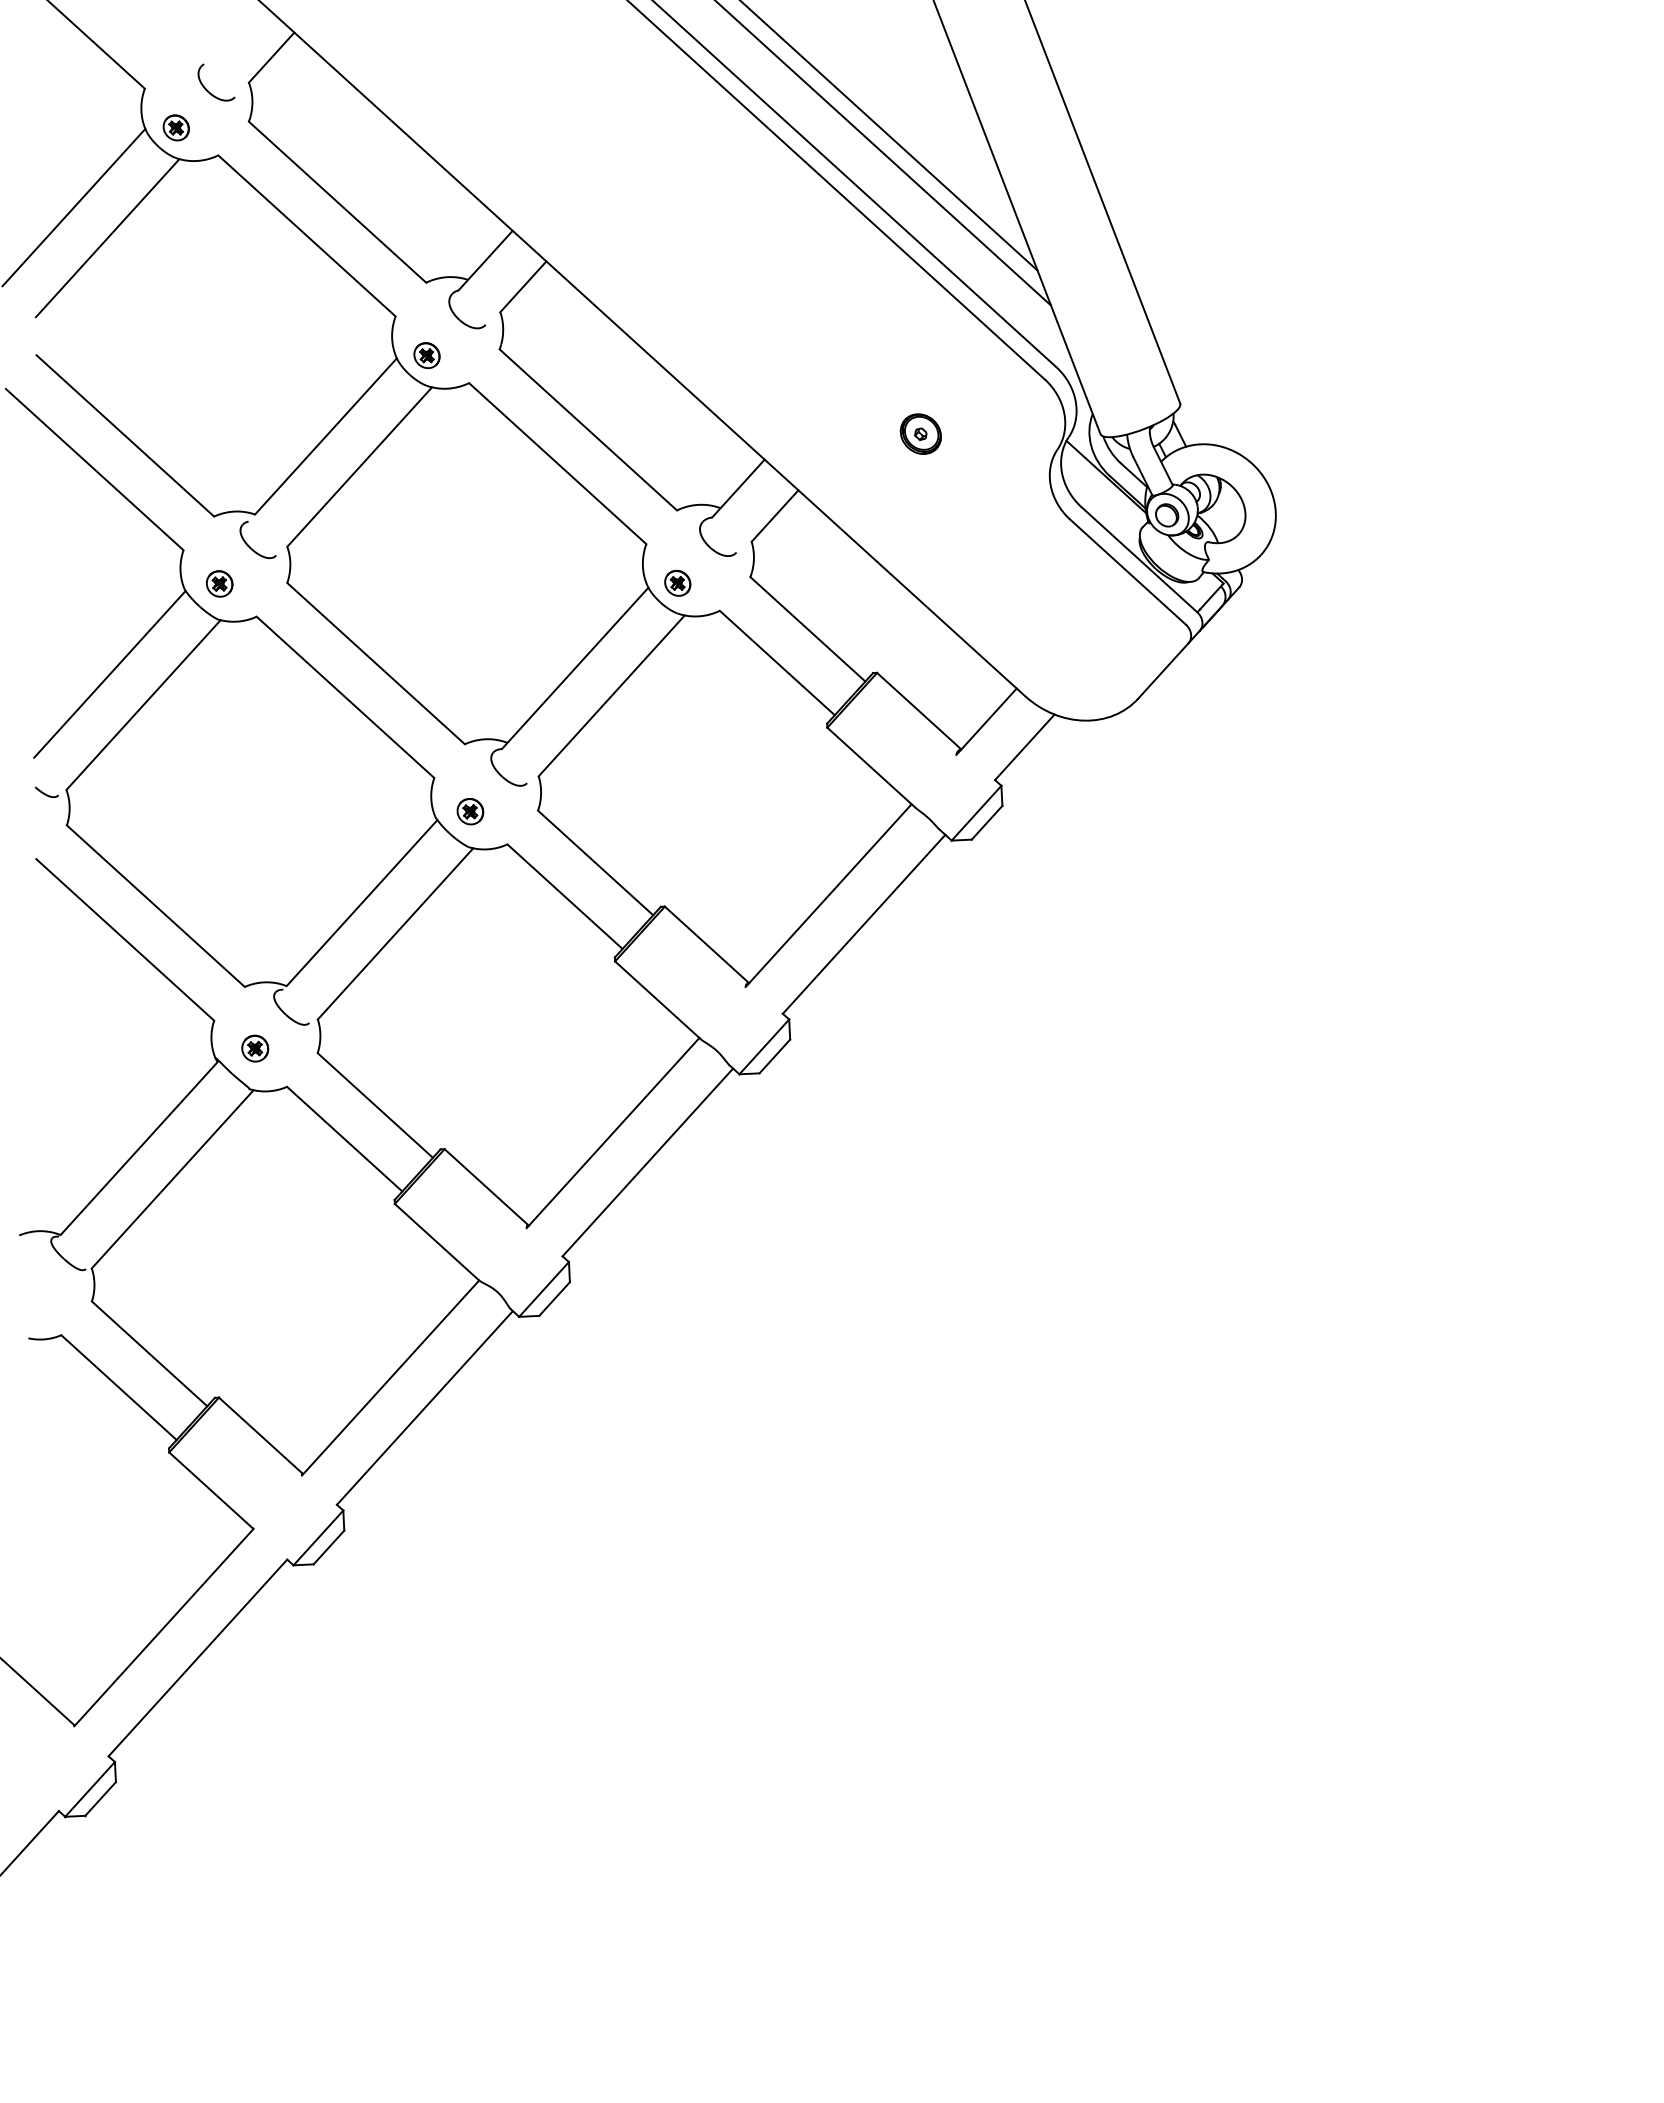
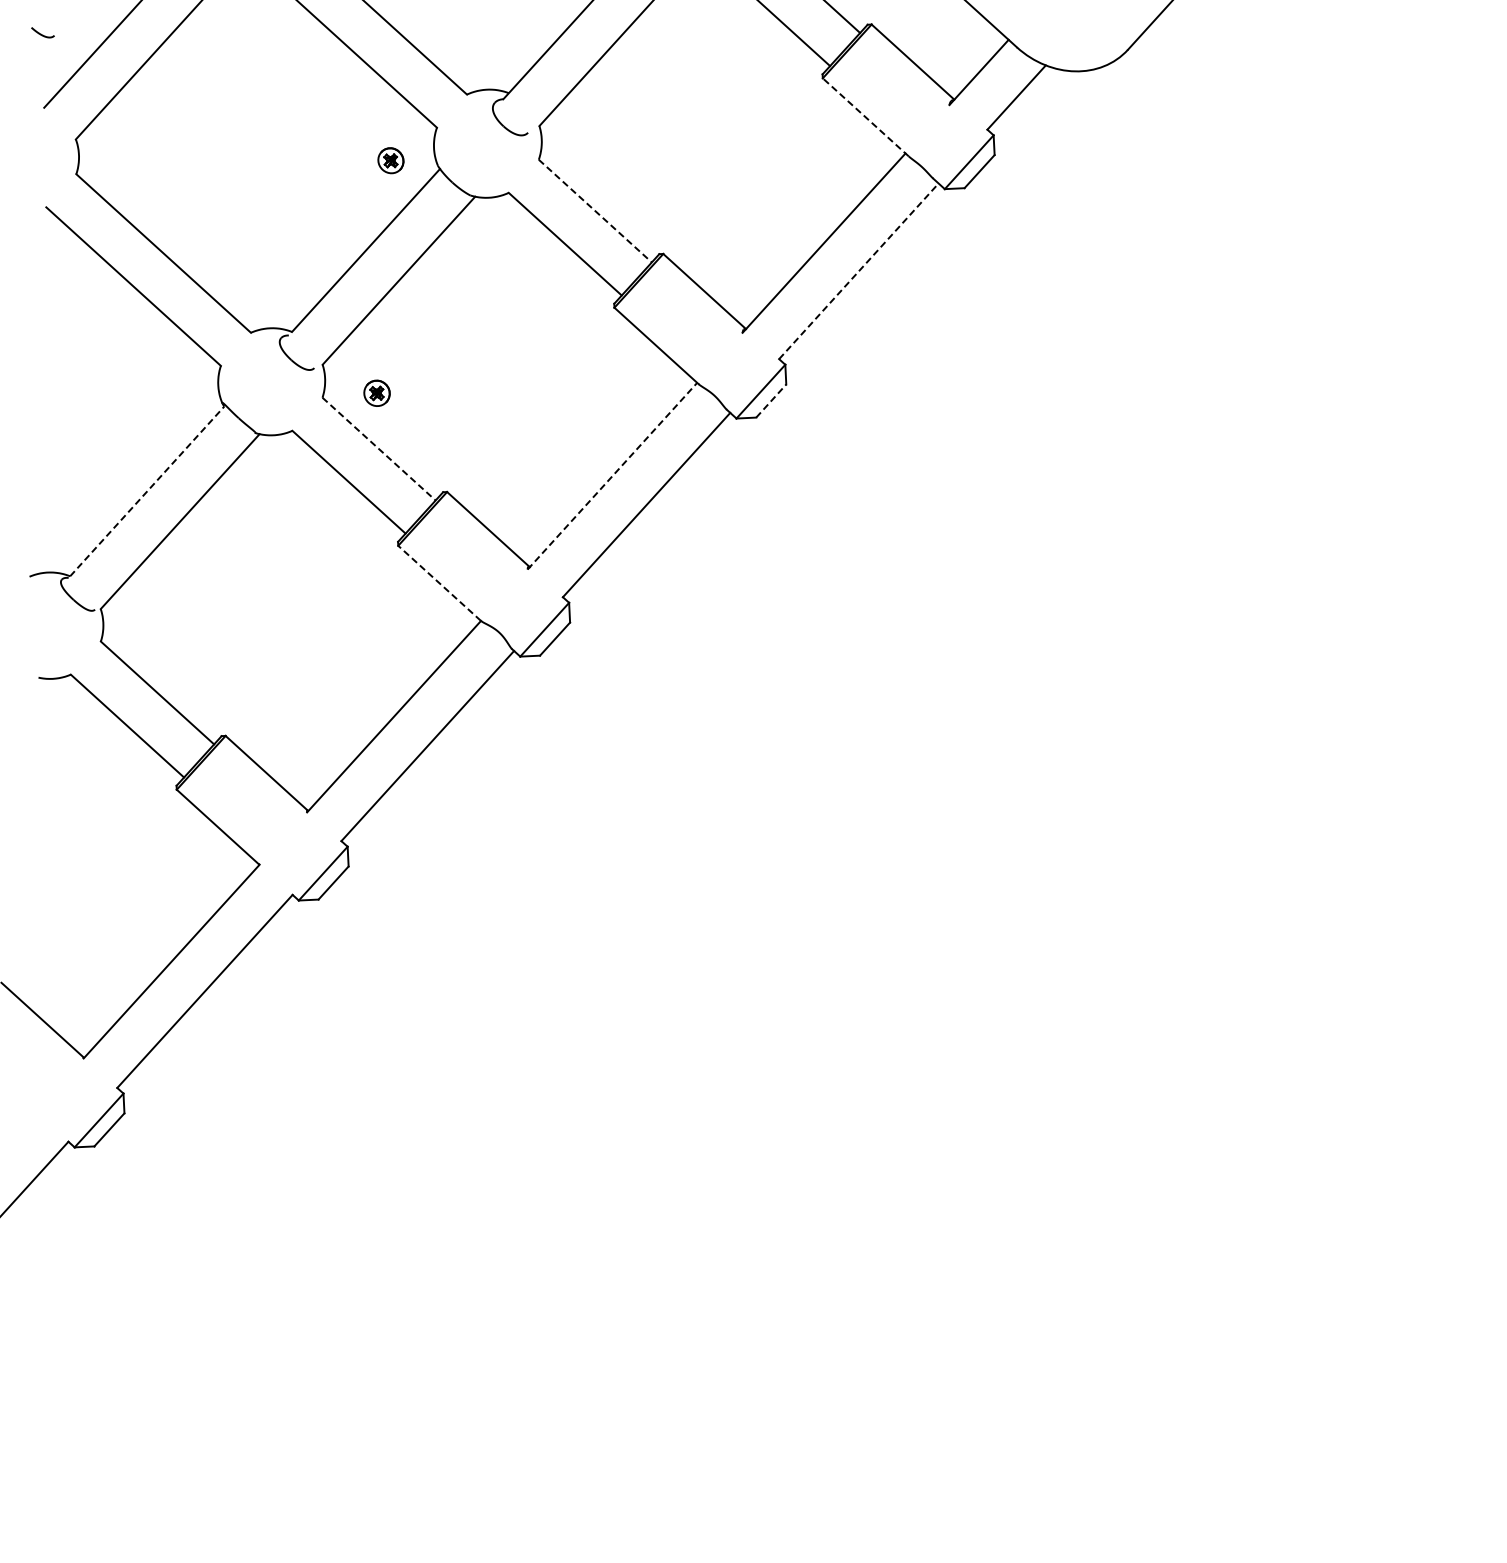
line: (870, 767) -> (865, 117), solid -> dashed
curve: (45, 793) -> (41, 33), moved
part: (470, 811) -> (391, 160), moved
line: (595, 862) -> (595, 210), solid -> dashed
line: (864, 924) -> (859, 271), solid -> dashed
part: (255, 1048) -> (377, 393), moved
line: (774, 1056) -> (770, 401), solid -> dashed
line: (375, 1105) -> (379, 449), solid -> dashed
line: (613, 1132) -> (612, 475), solid -> dashed
line: (139, 1148) -> (147, 491), solid -> dashed
line: (436, 1242) -> (439, 583), solid -> dashed

